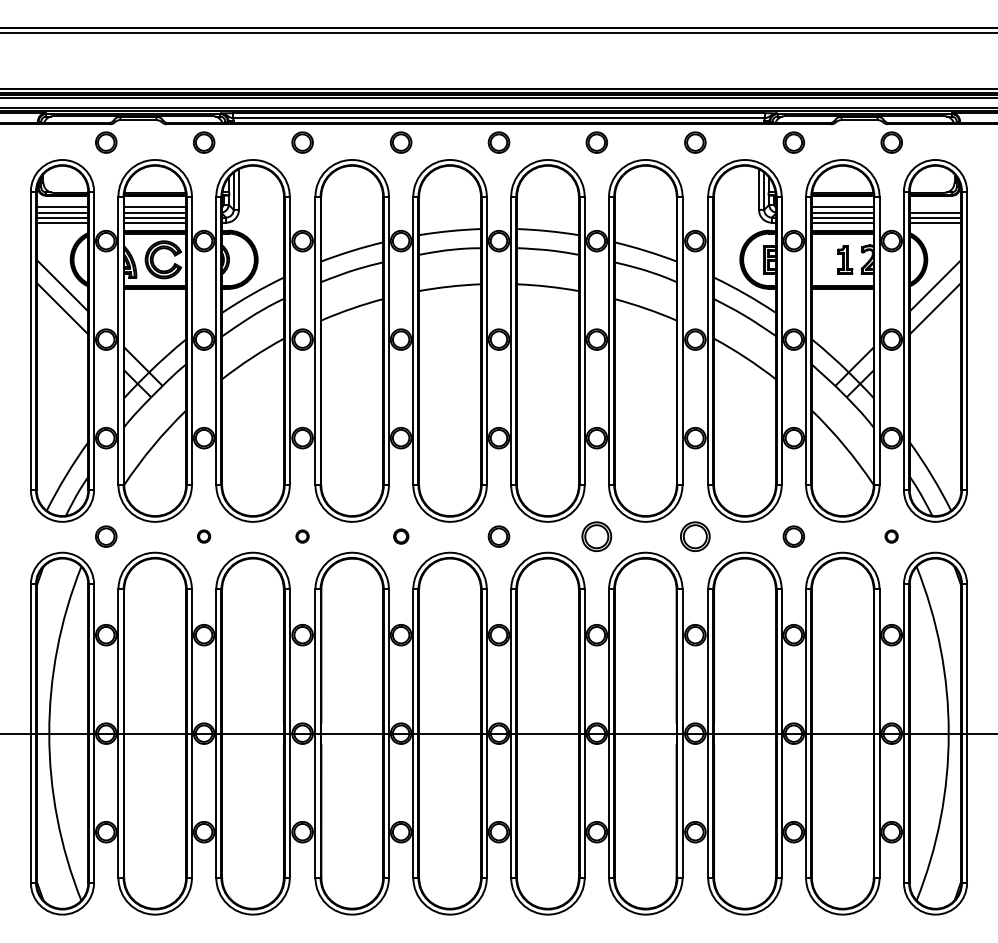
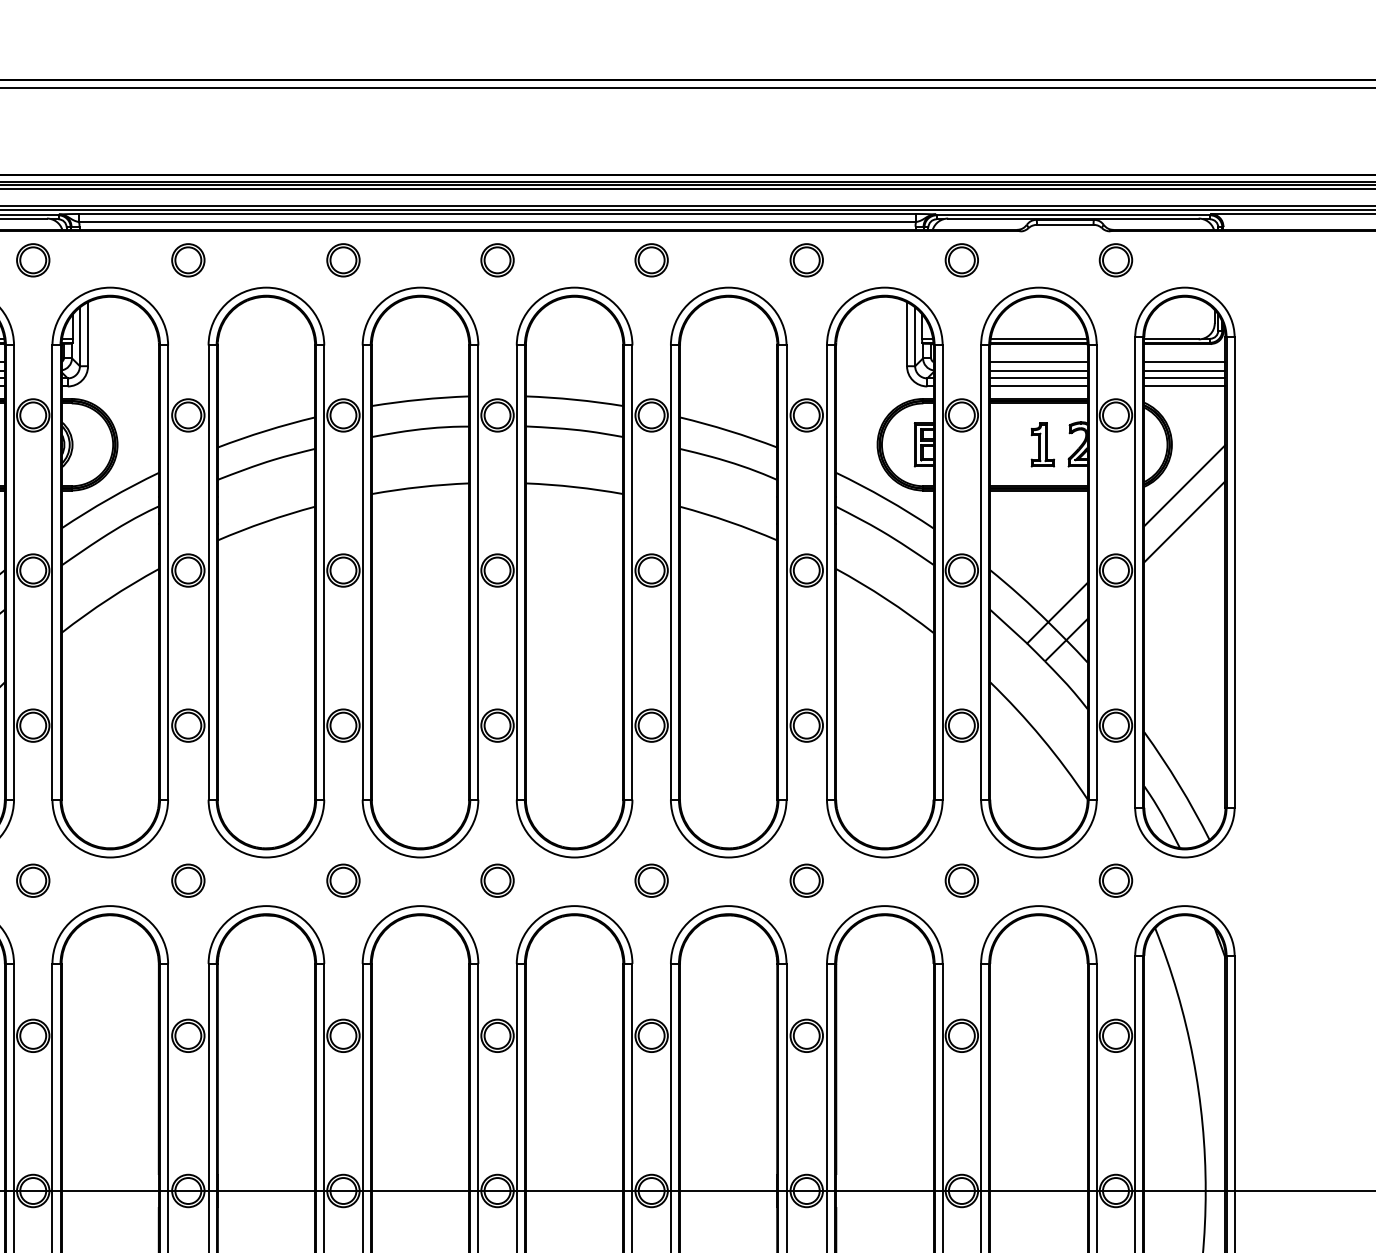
line: (935, 207) -> (1184, 362), added
part: (203, 536) -> (32, 880), size x1.67
part: (302, 536) -> (188, 880), size x1.67
part: (401, 536) -> (344, 880), size x1.43
part: (596, 536) -> (651, 880), size x0.71
part: (695, 536) -> (806, 880), size x0.71
part: (891, 536) -> (1115, 880), size x1.67

